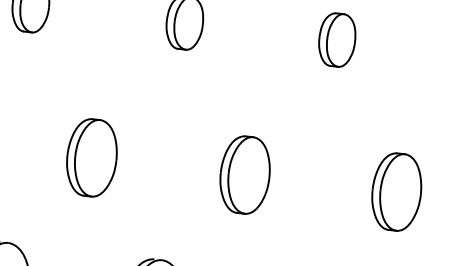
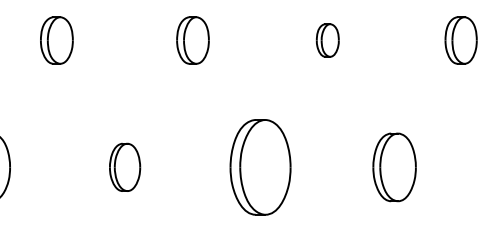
part: (336, 40) -> (327, 40), size x0.7
part: (91, 157) -> (124, 167), size x0.7
part: (245, 175) -> (260, 167), size x1.4

